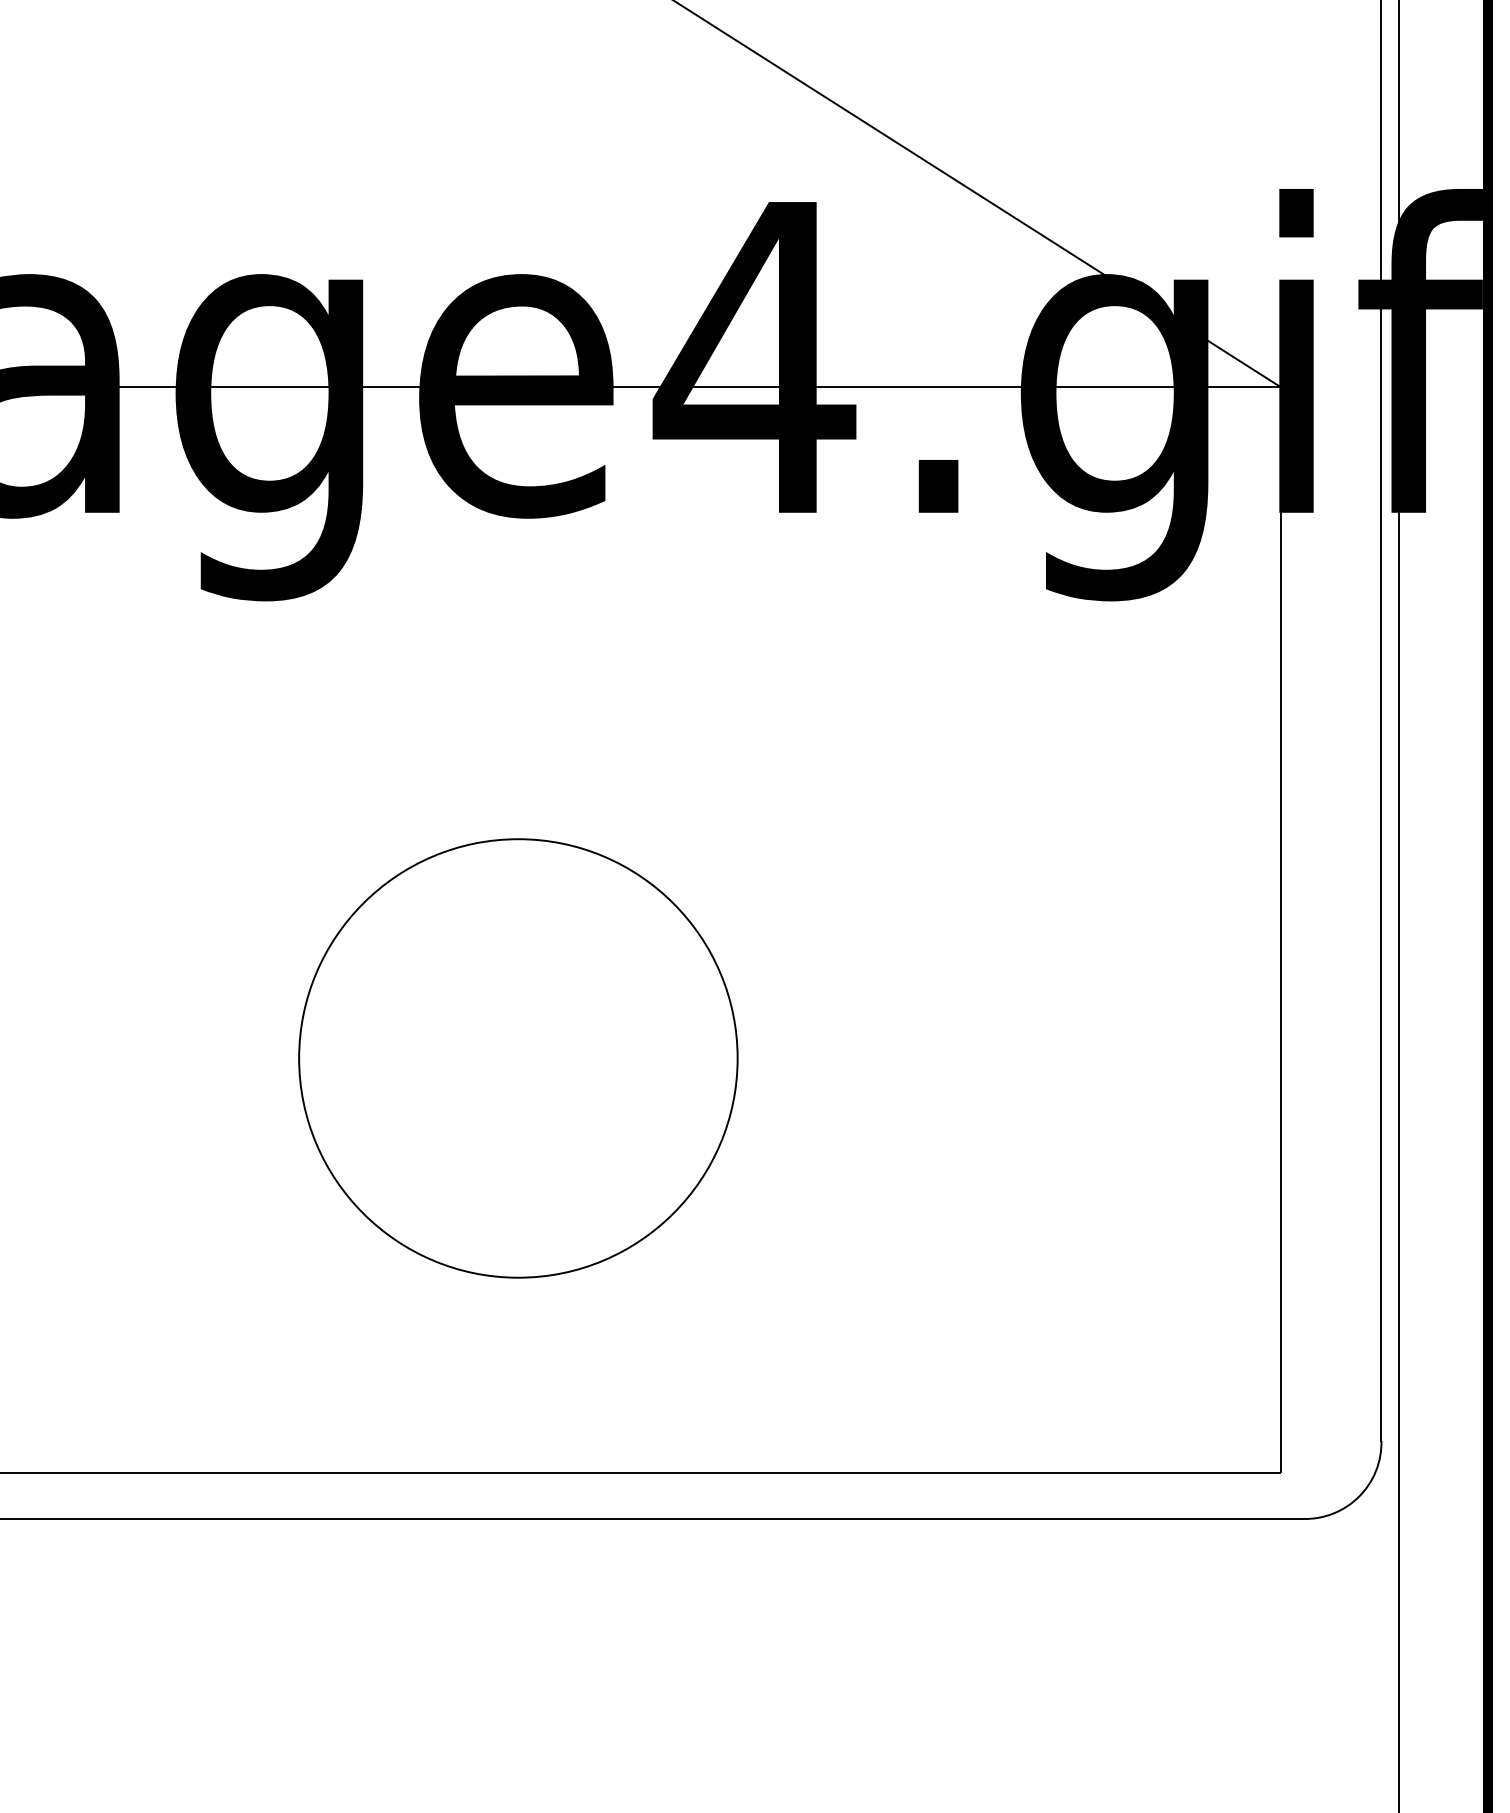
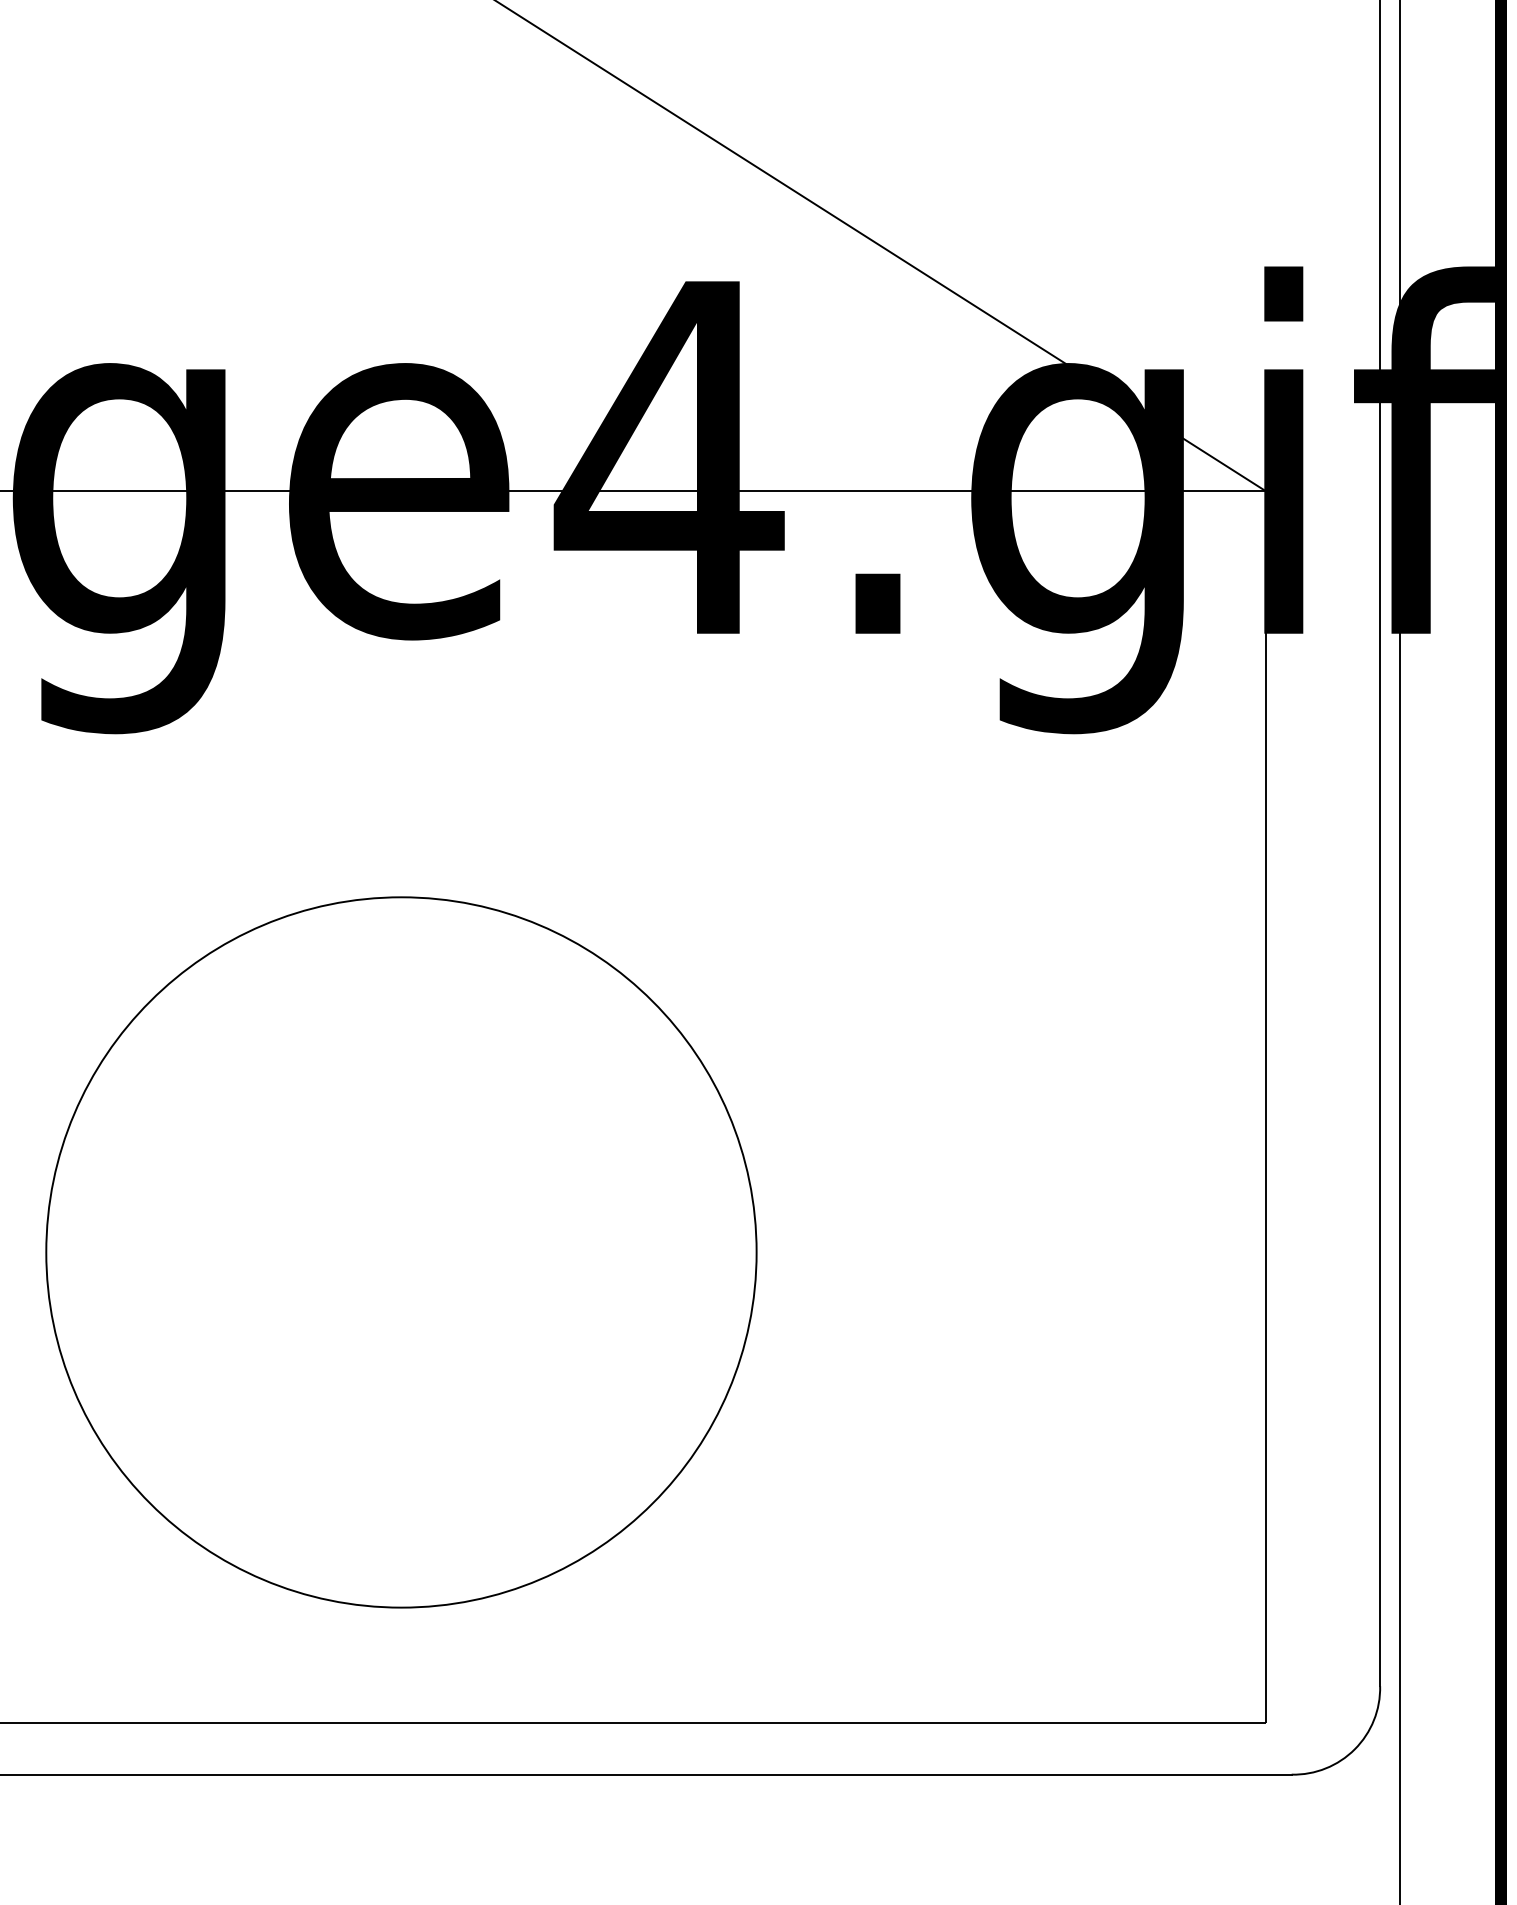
circle: (518, 1058) -> (401, 1252), size x1.43

